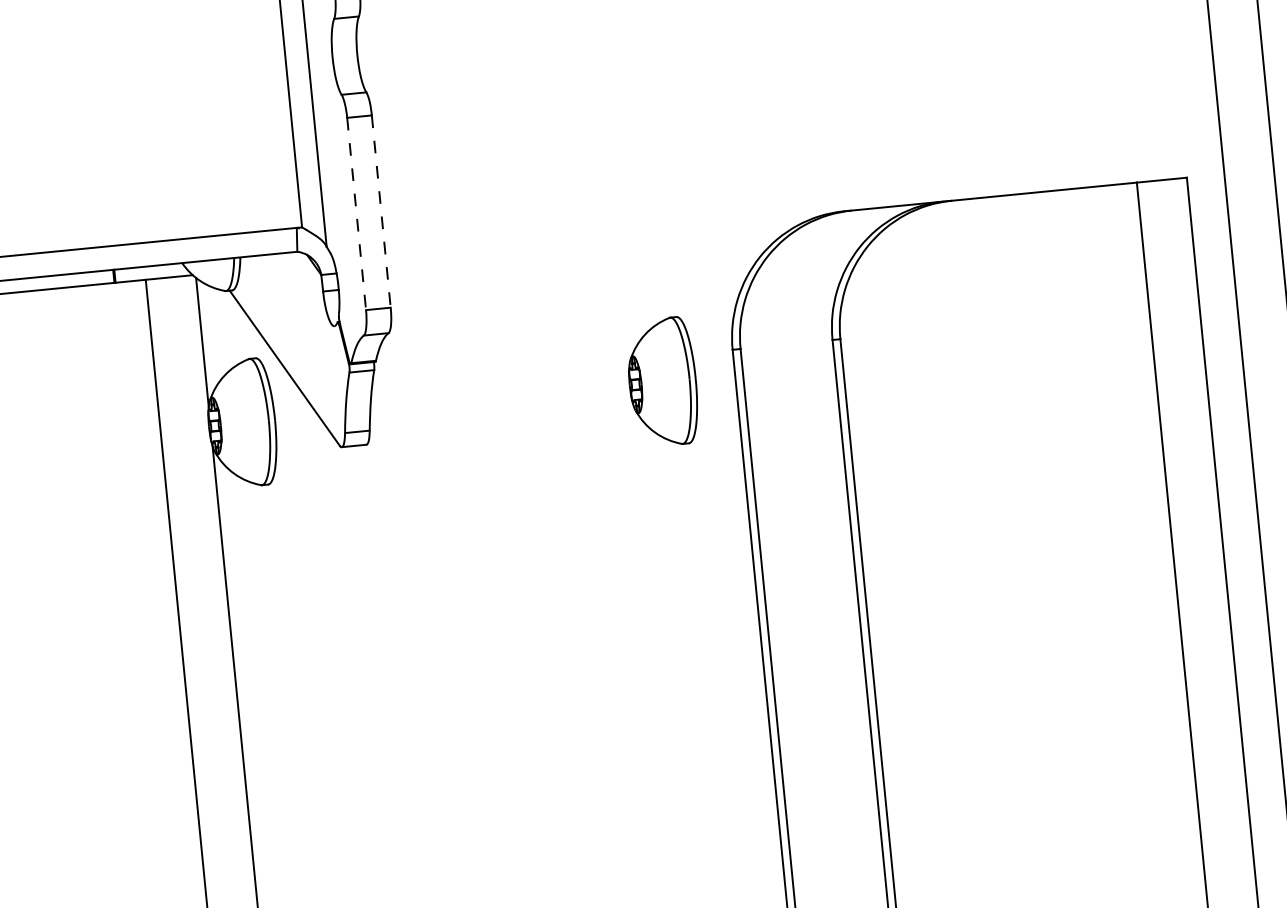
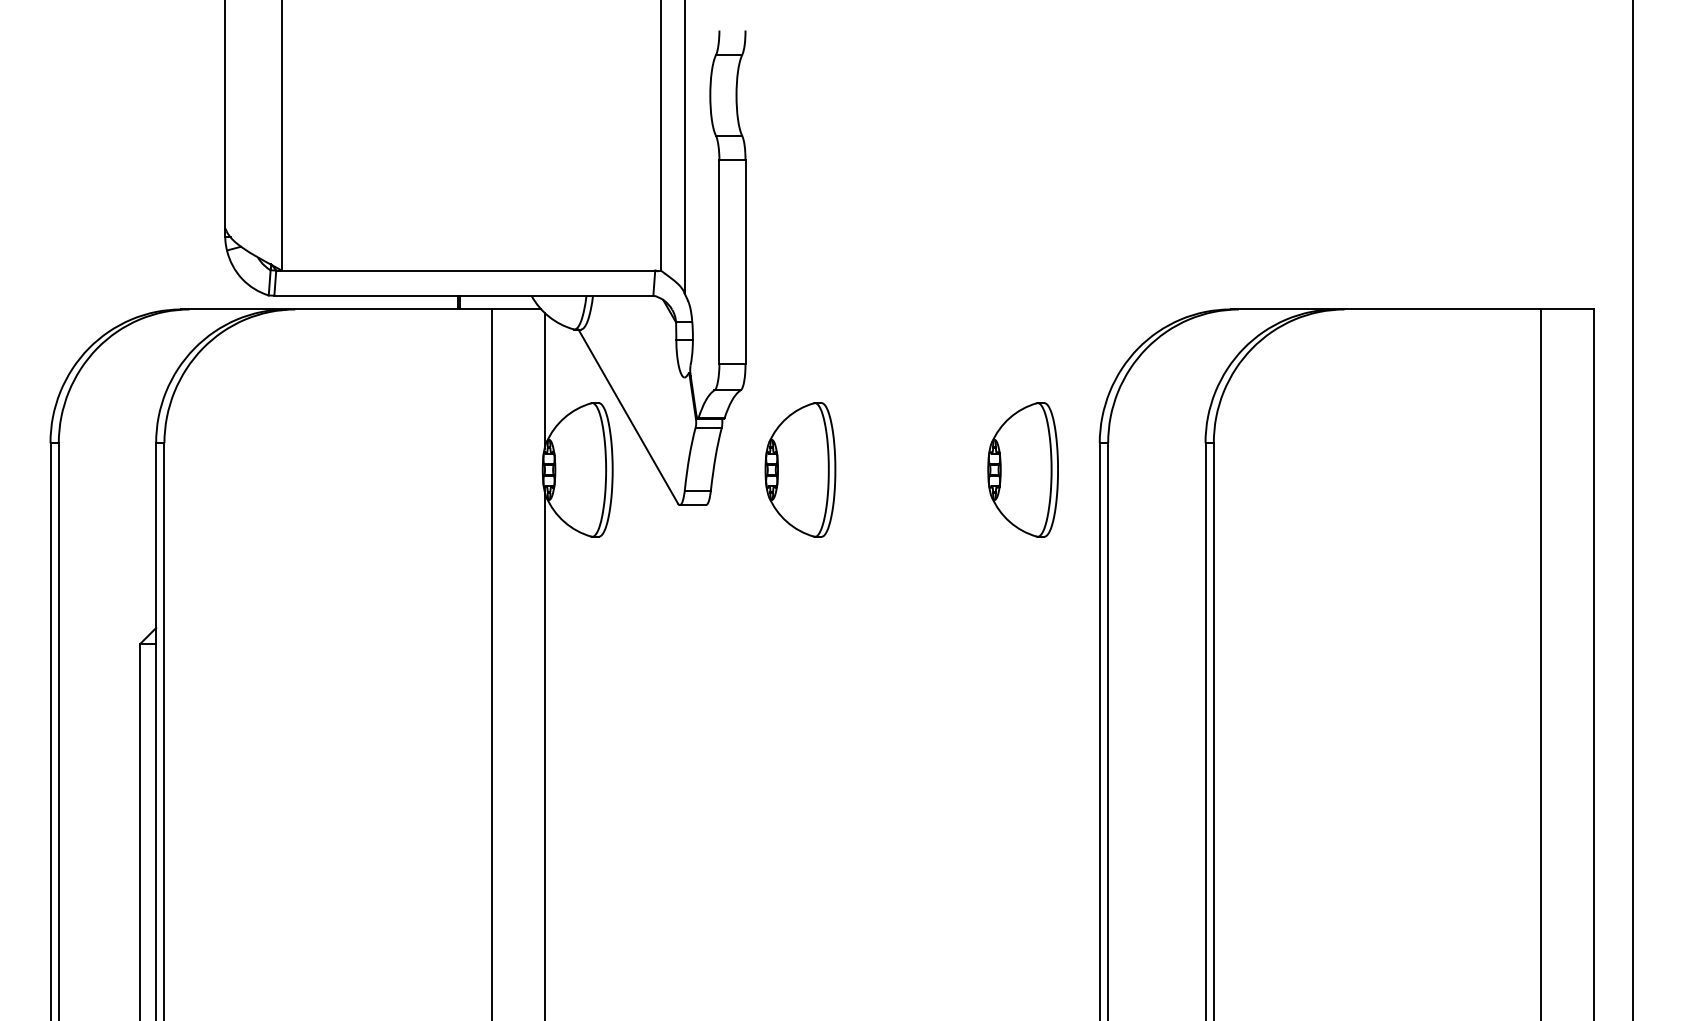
line: (381, 211) -> (745, 262), dashed -> solid
line: (356, 214) -> (719, 262), dashed -> solid
part: (452, 402) -> (800, 469), added

